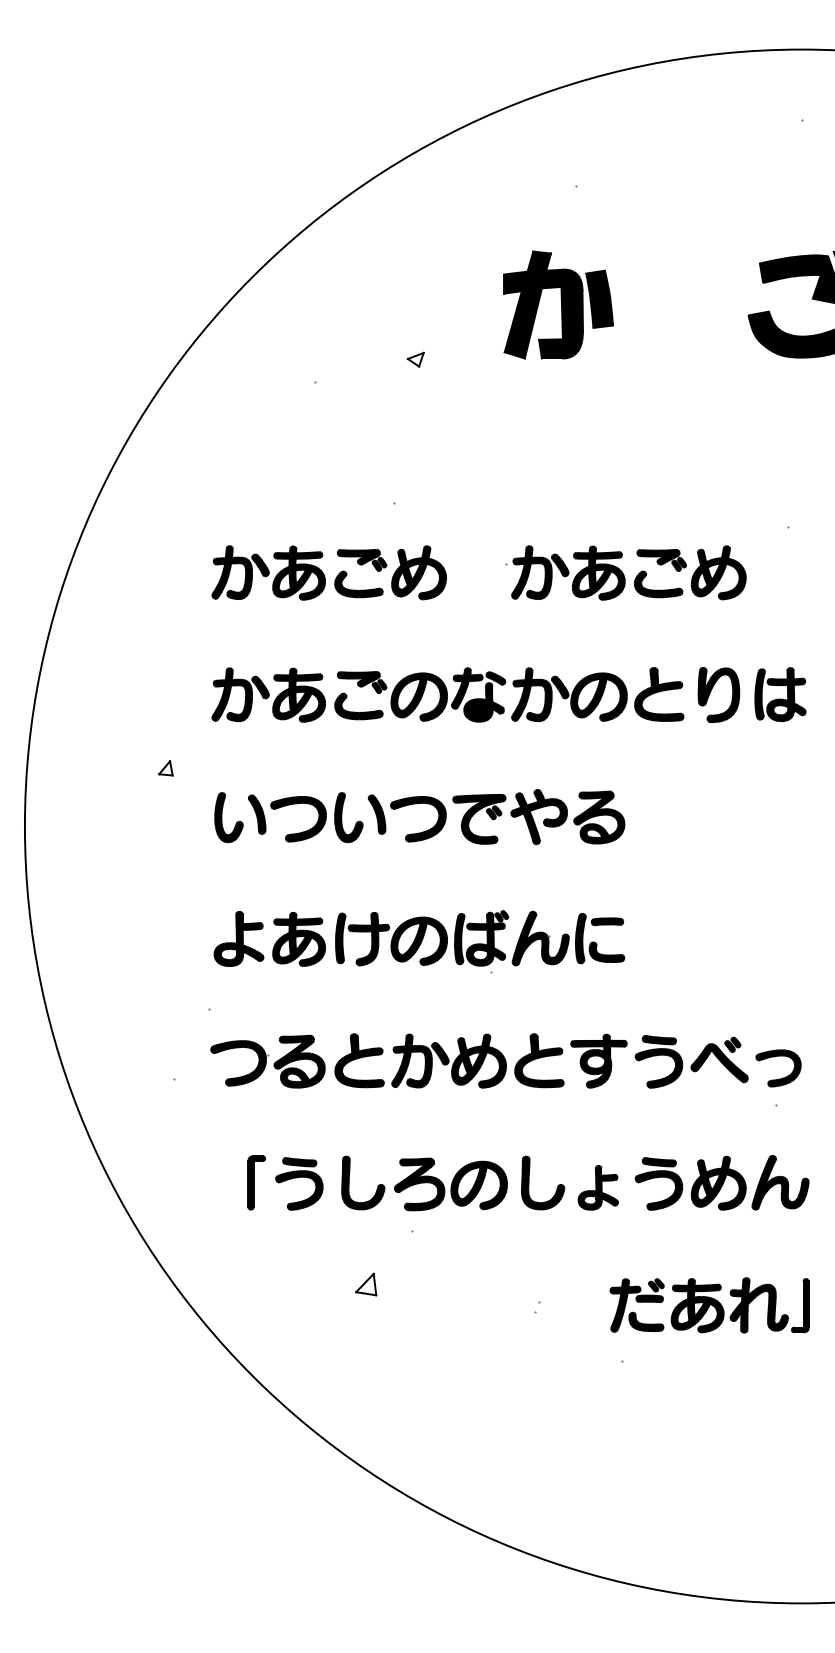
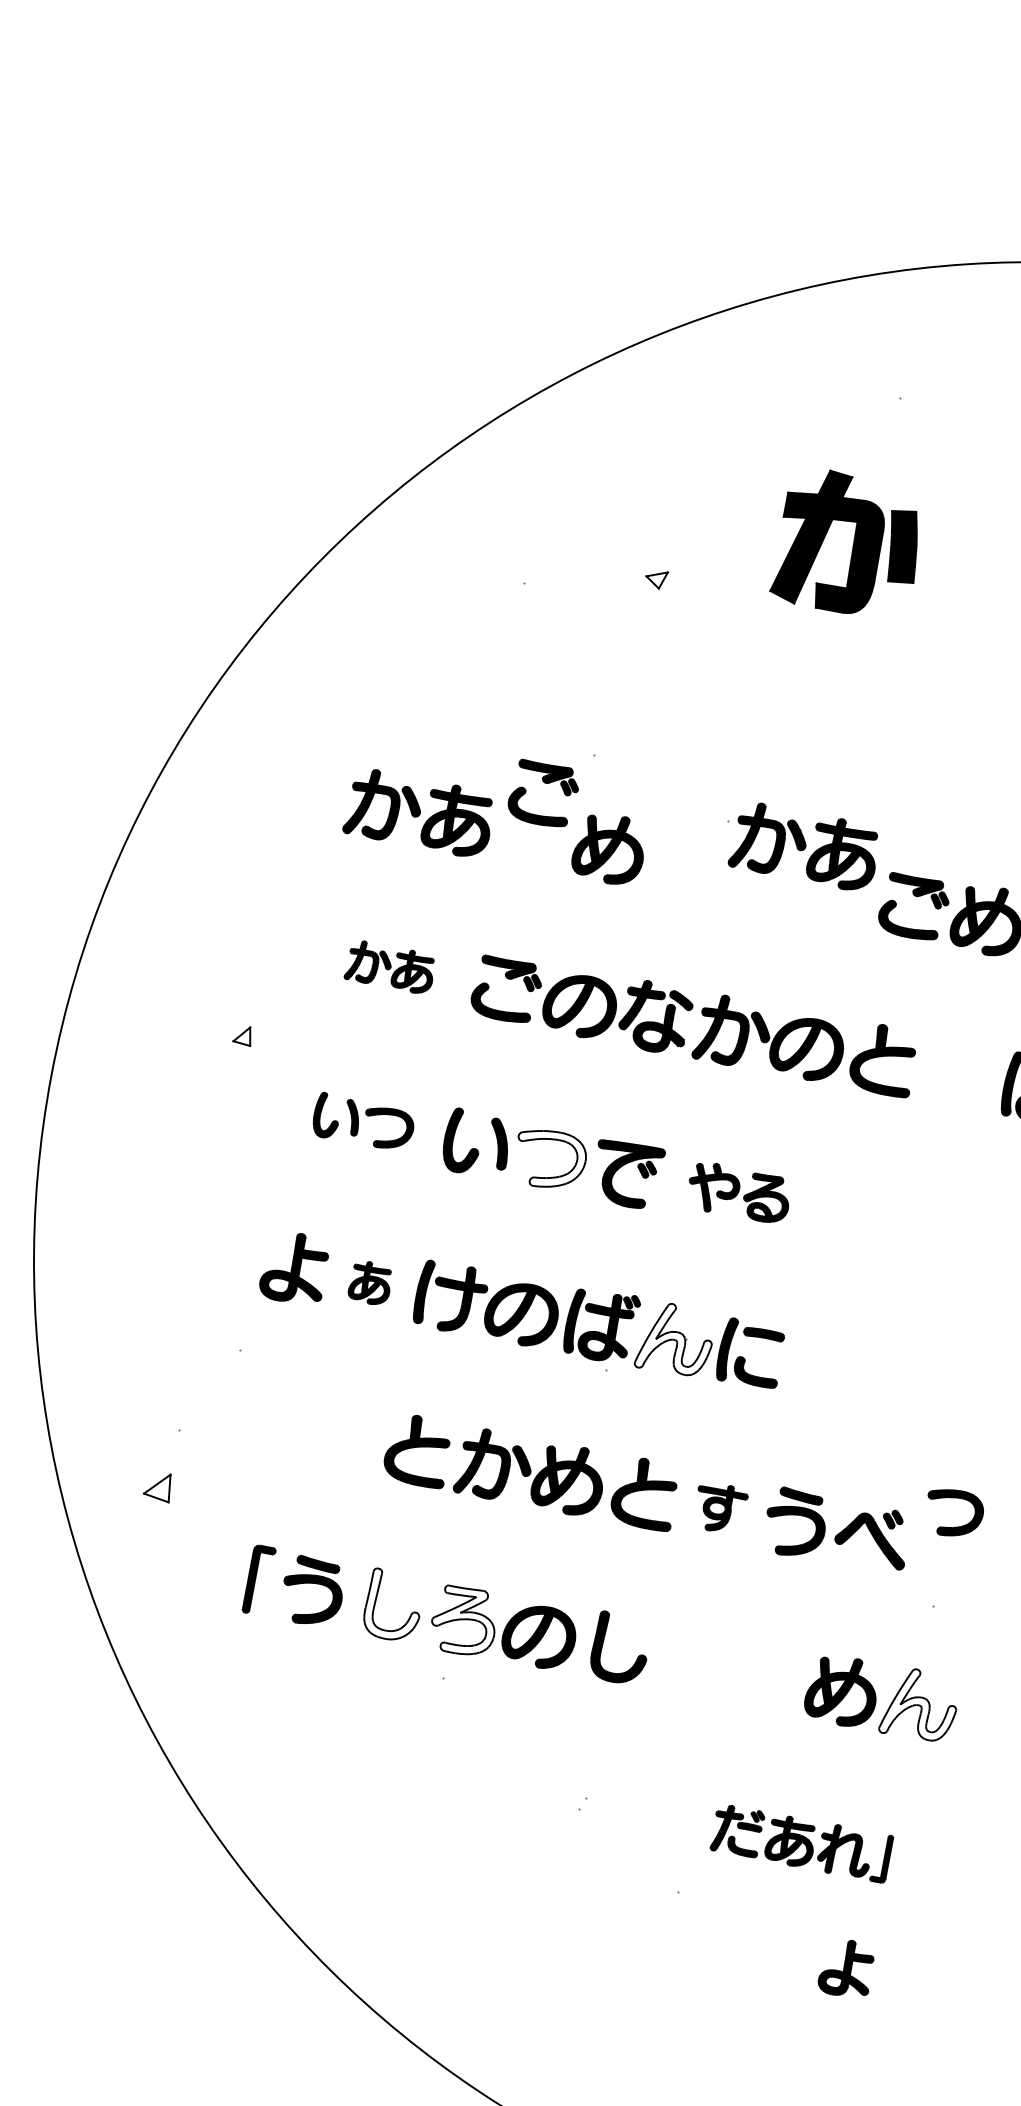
part: (360, 565) -> (545, 784), moved
part: (565, 572) -> (801, 845), moved
part: (711, 691) -> (950, 1068), removed
part: (268, 694) -> (390, 966), size x0.6
part: (270, 817) -> (363, 1122), size x0.7
part: (567, 817) -> (738, 1193), size x0.7
fill: (417, 818) -> (548, 1158), removed
fill: (540, 938) -> (675, 1339), removed
part: (298, 939) -> (369, 1283), size x0.6
part: (598, 1060) -> (719, 1507), size x0.7
part: (267, 1061) -> (301, 1429), removed
part: (782, 1077) -> (956, 1525), moved
fill: (363, 1182) -> (394, 1605), removed
fill: (780, 1182) -> (920, 1704), removed
part: (658, 1183) -> (766, 1676), removed
fill: (419, 1184) -> (464, 1621), removed
part: (597, 1187) -> (845, 1967), moved
part: (366, 1284) -> (158, 1486), moved
part: (709, 1305) -> (801, 1843), size x0.7

